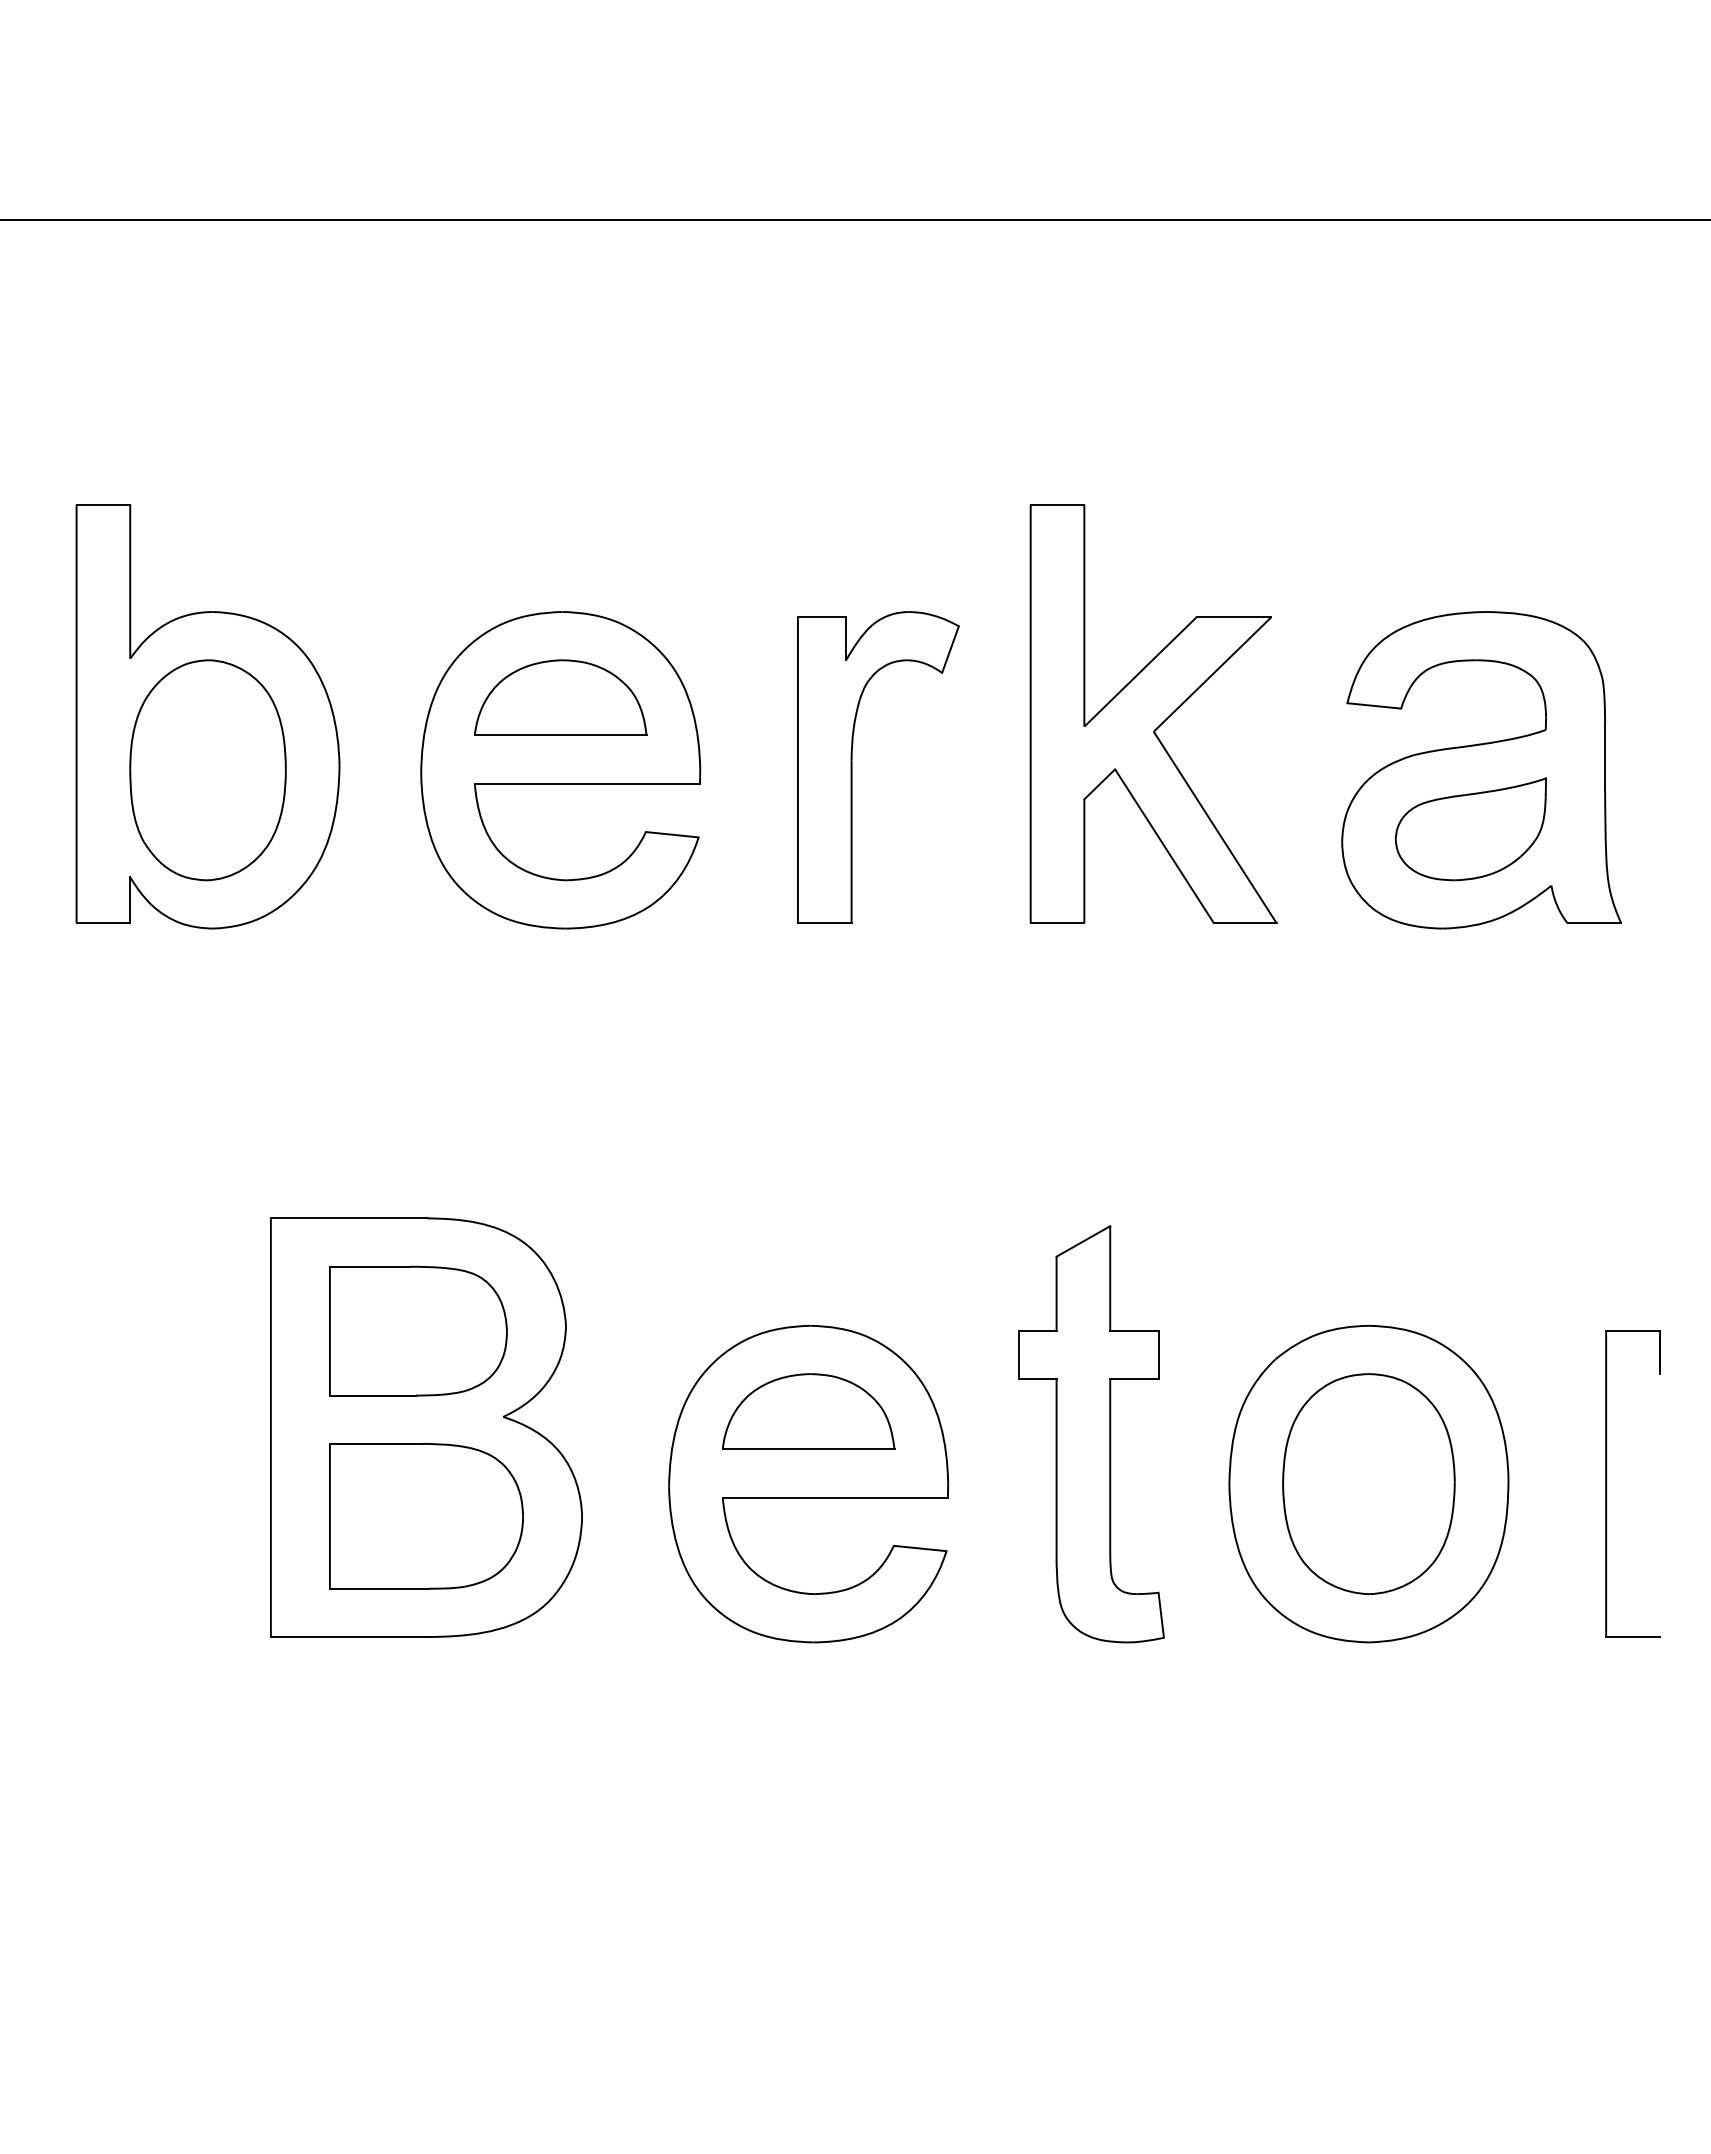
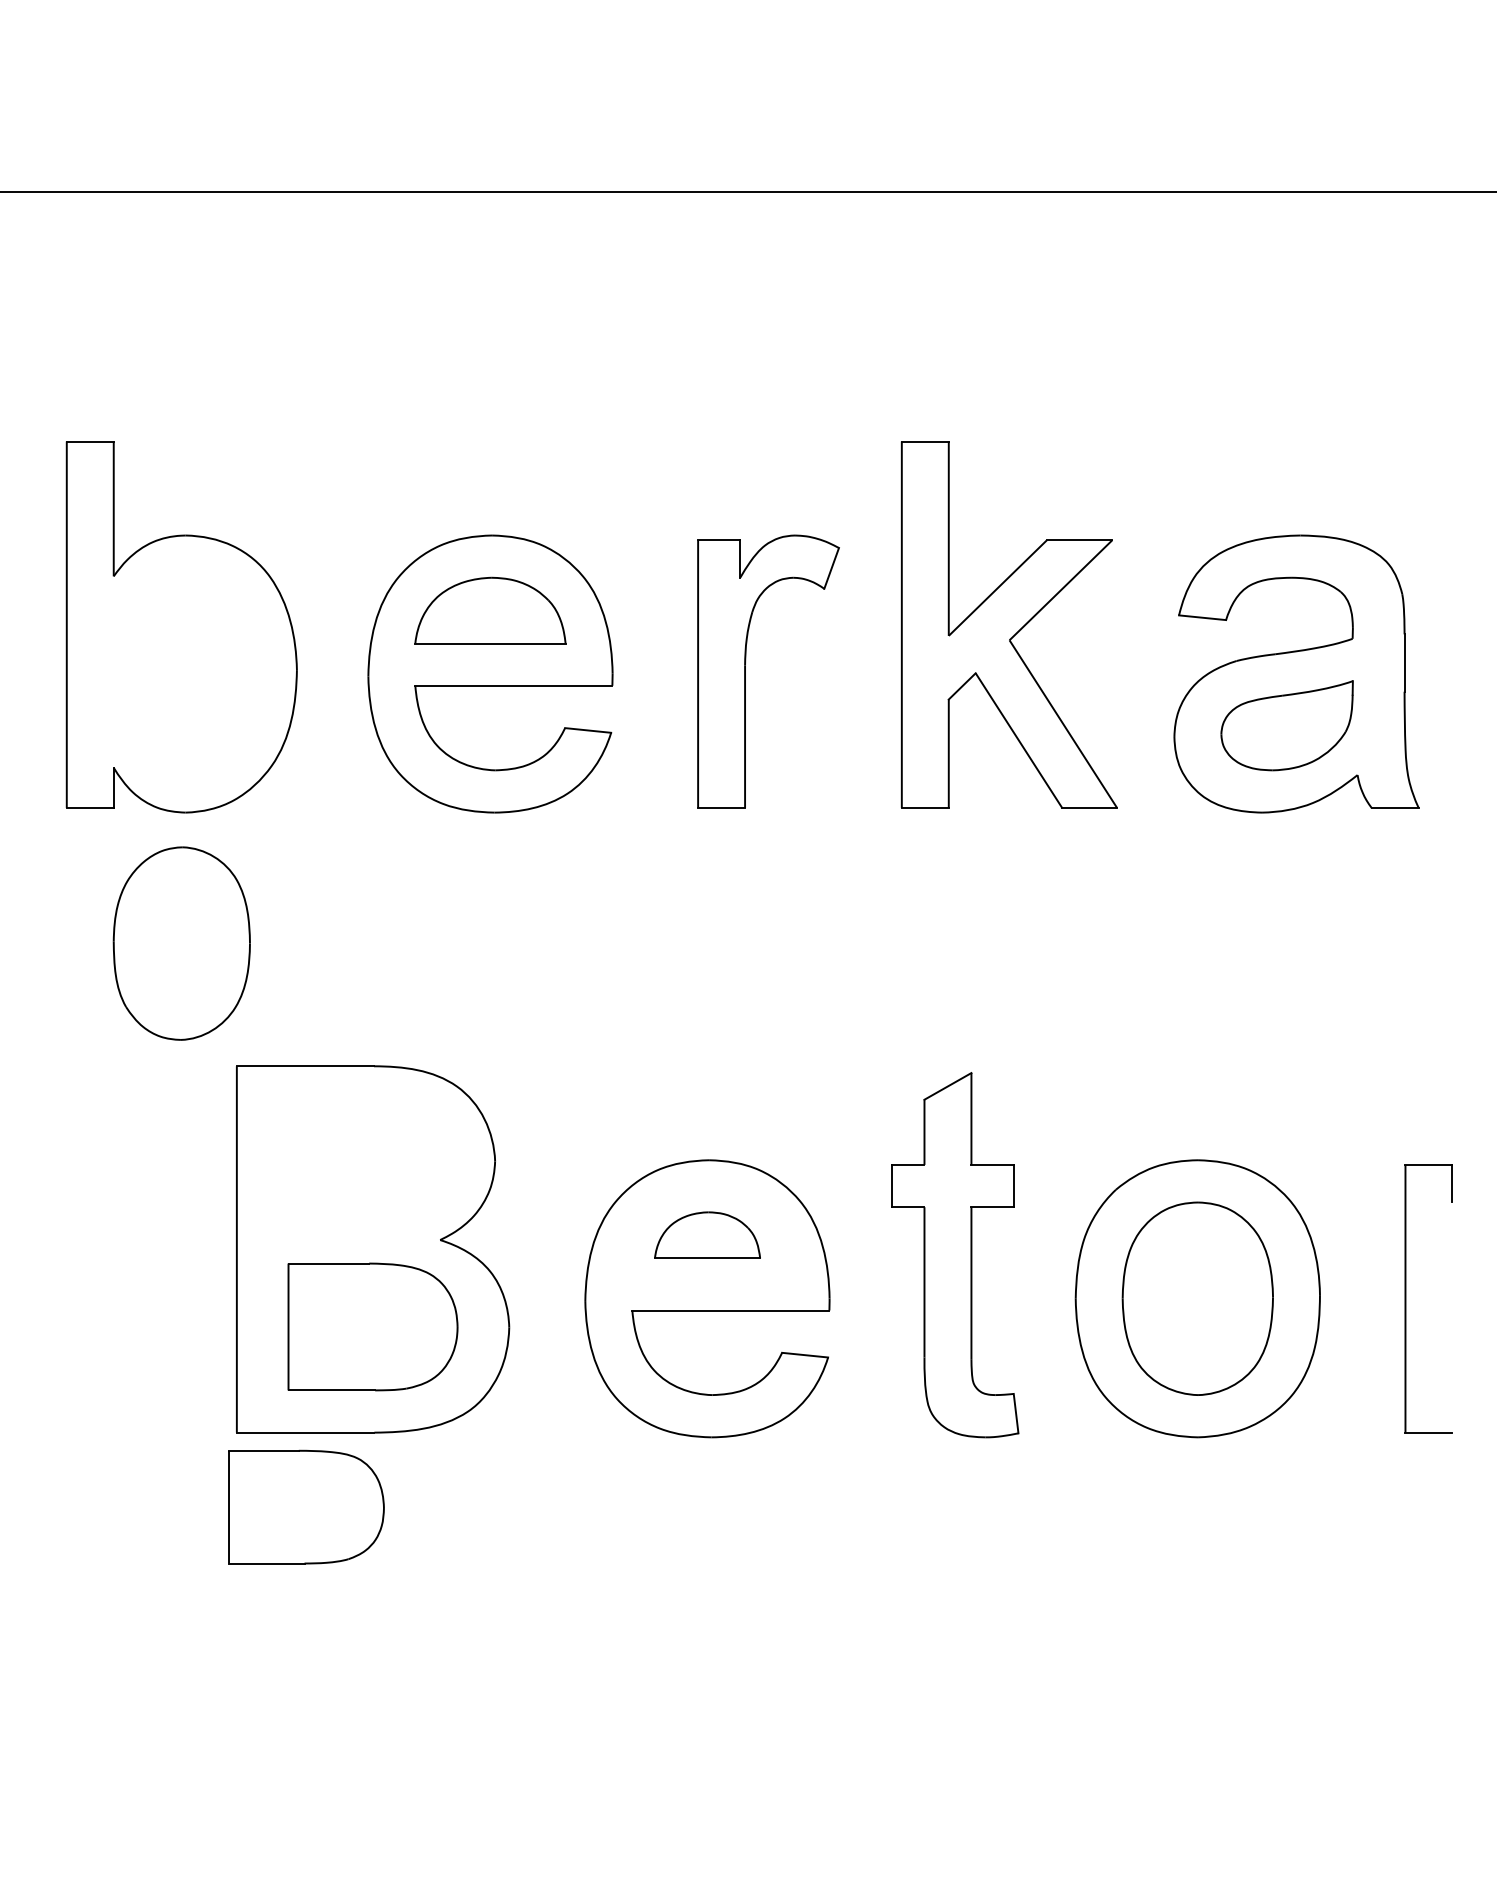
part: (207, 770) -> (181, 943), moved
part: (418, 1330) -> (306, 1506), moved
part: (808, 1411) -> (707, 1235), size x0.7

